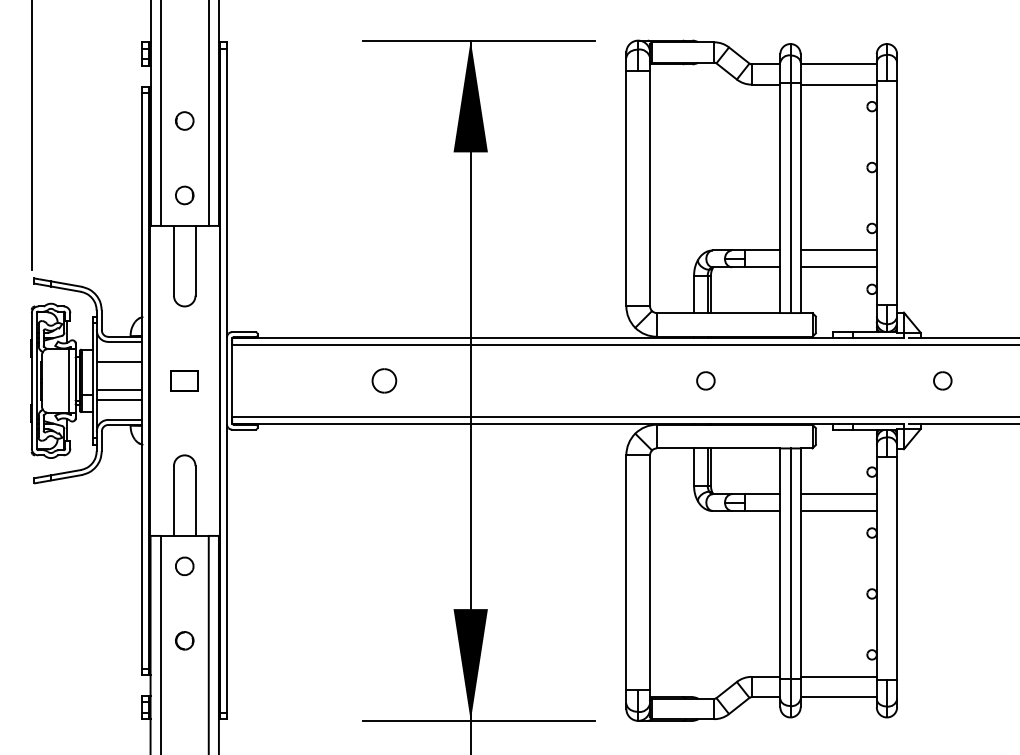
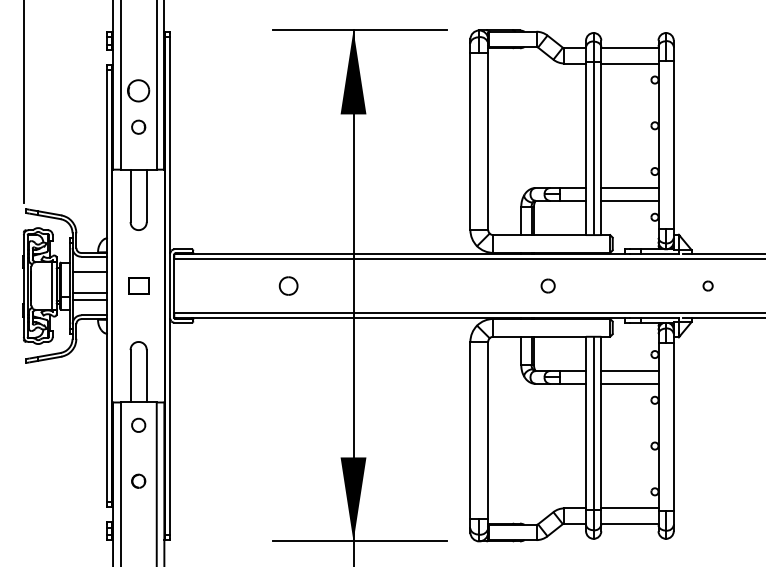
part: (184, 120) -> (138, 90), size x1.6
part: (184, 195) -> (138, 127), moved
part: (705, 380) -> (547, 285), moved
part: (942, 380) -> (707, 285), size x0.7

